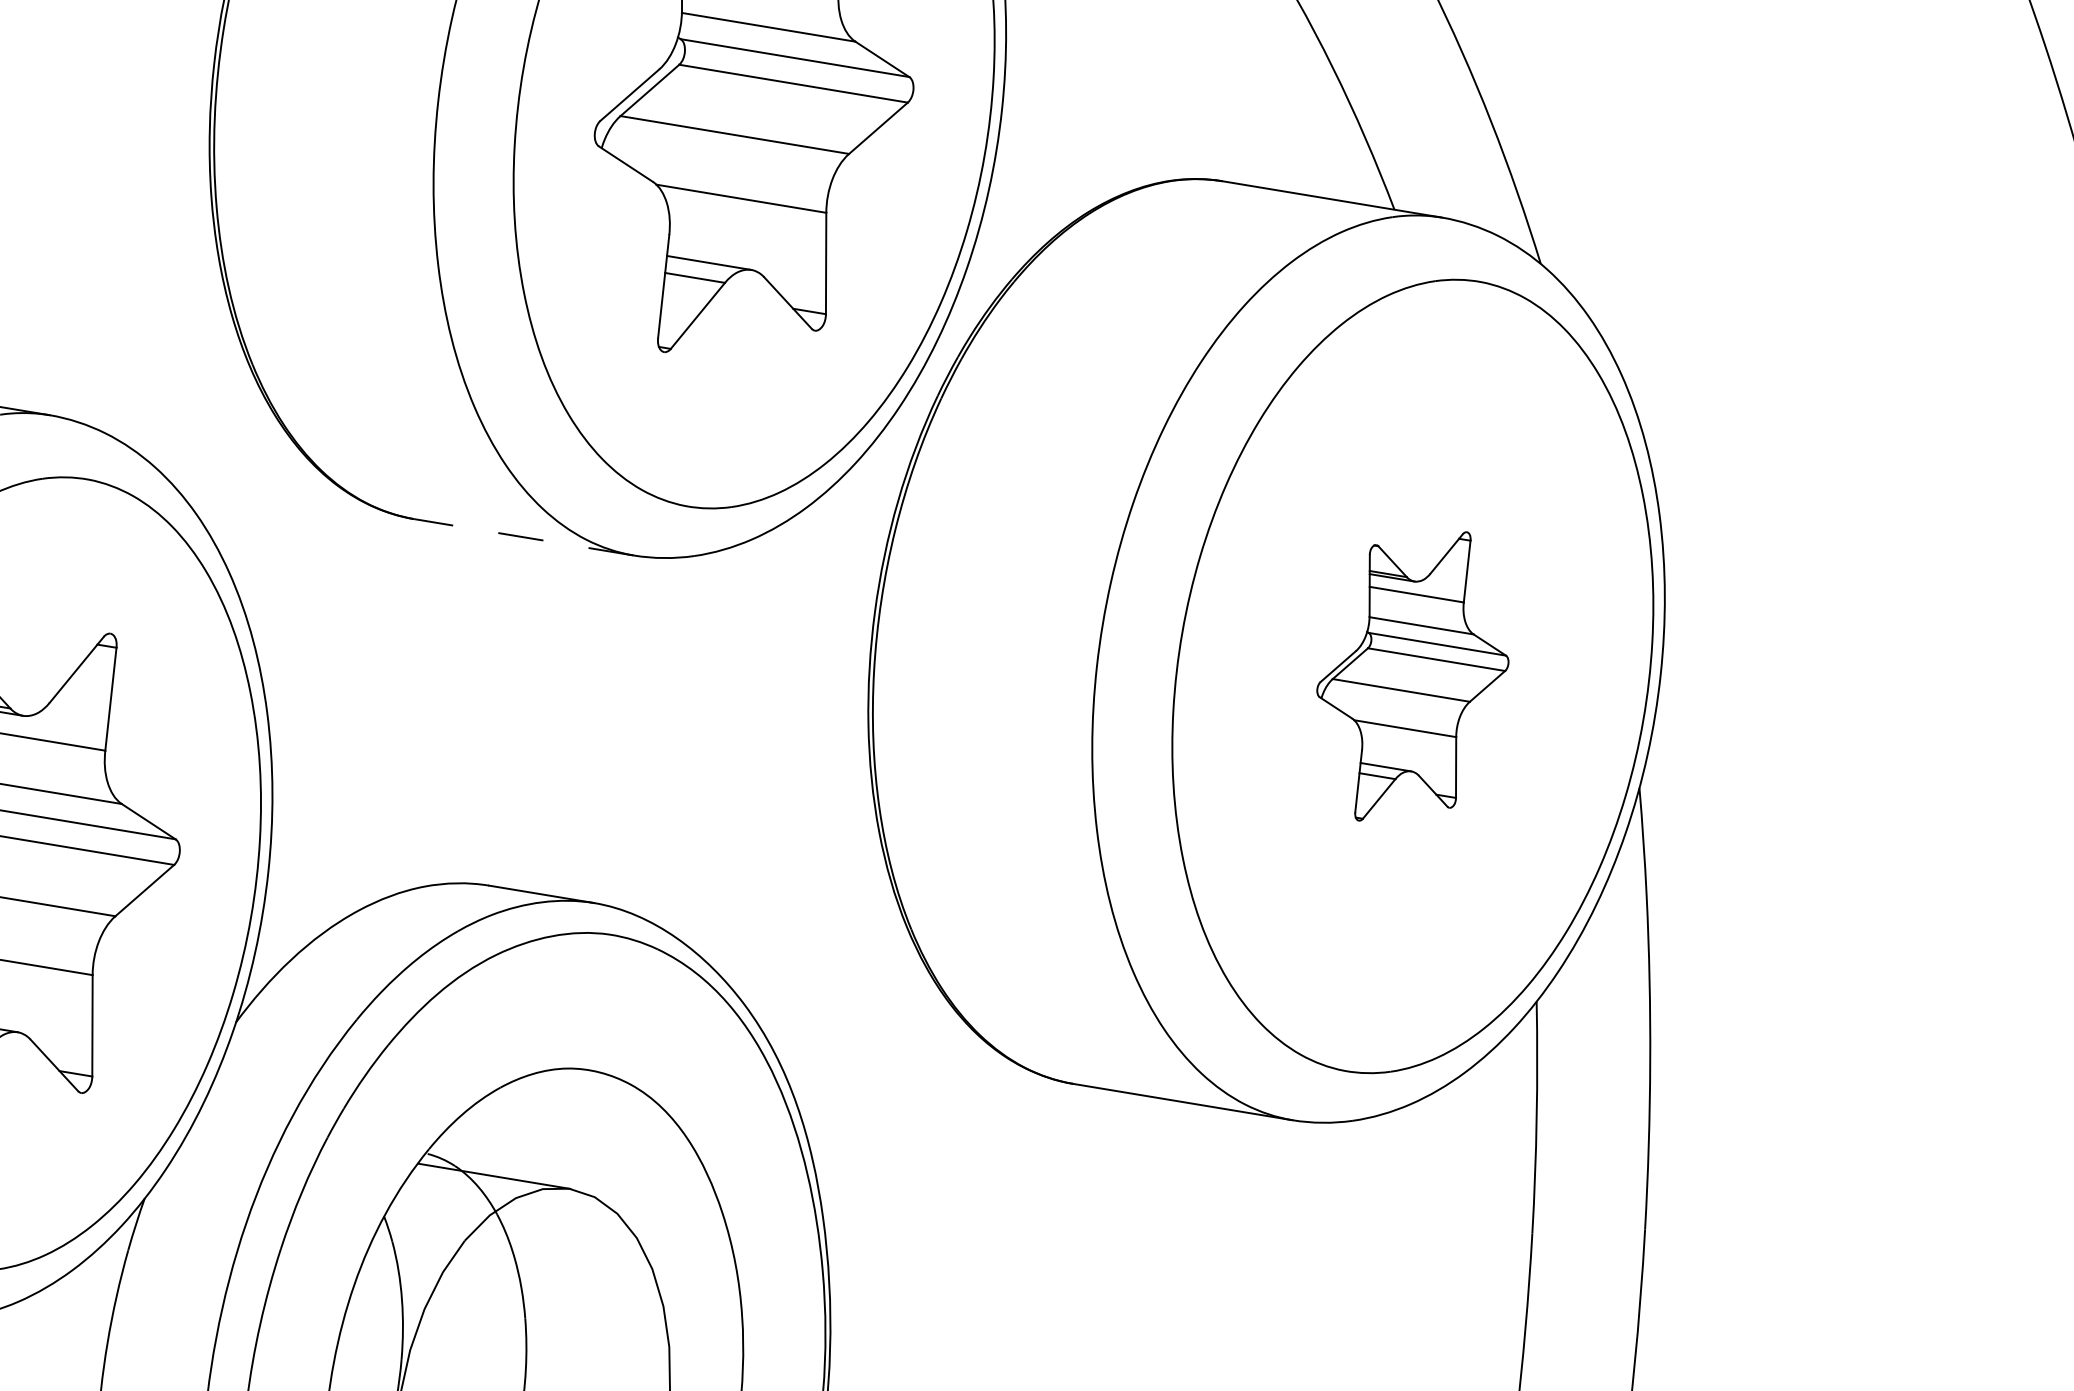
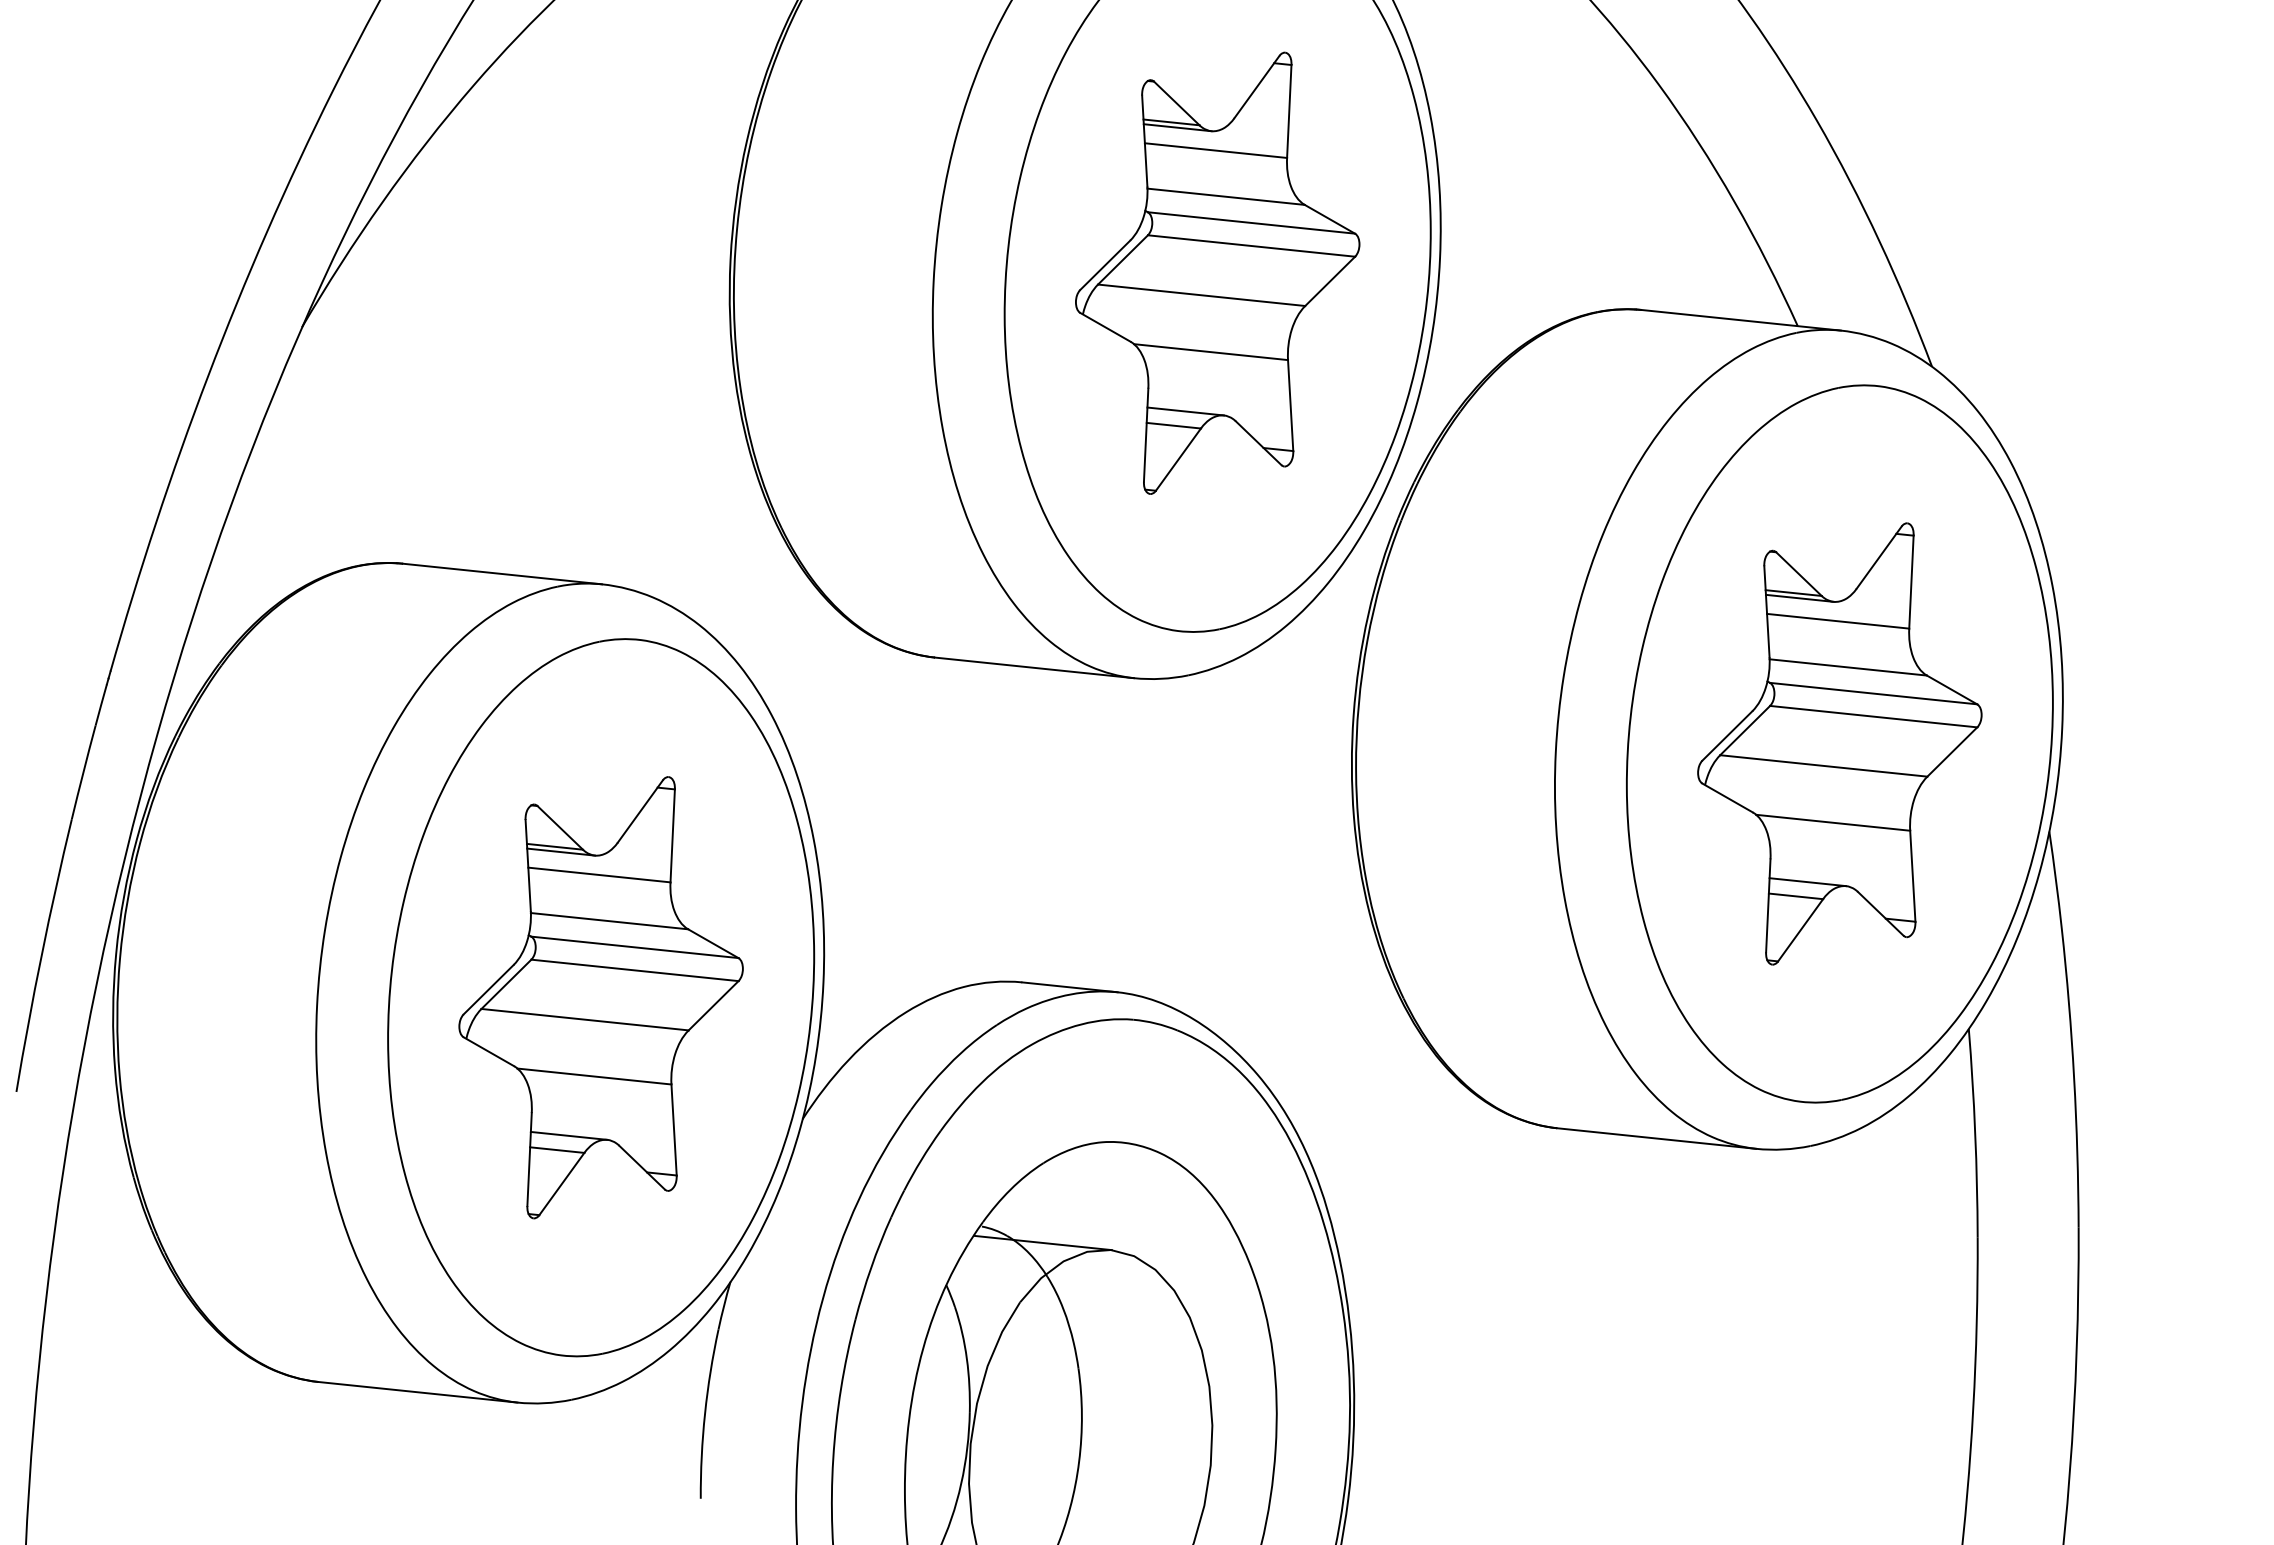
line: (523, 536) -> (1034, 667), dashed -> solid
part: (1412, 675) -> (1839, 743), size x1.67

